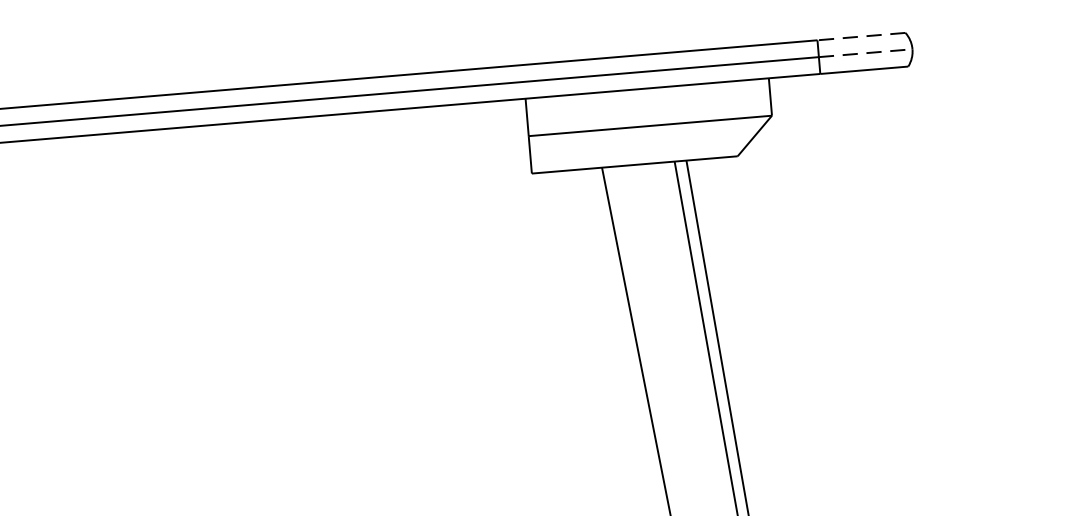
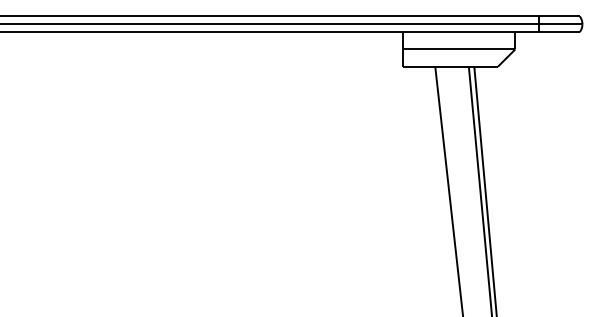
line: (861, 36) -> (559, 16), dashed -> solid
line: (865, 53) -> (560, 24), dashed -> solid

